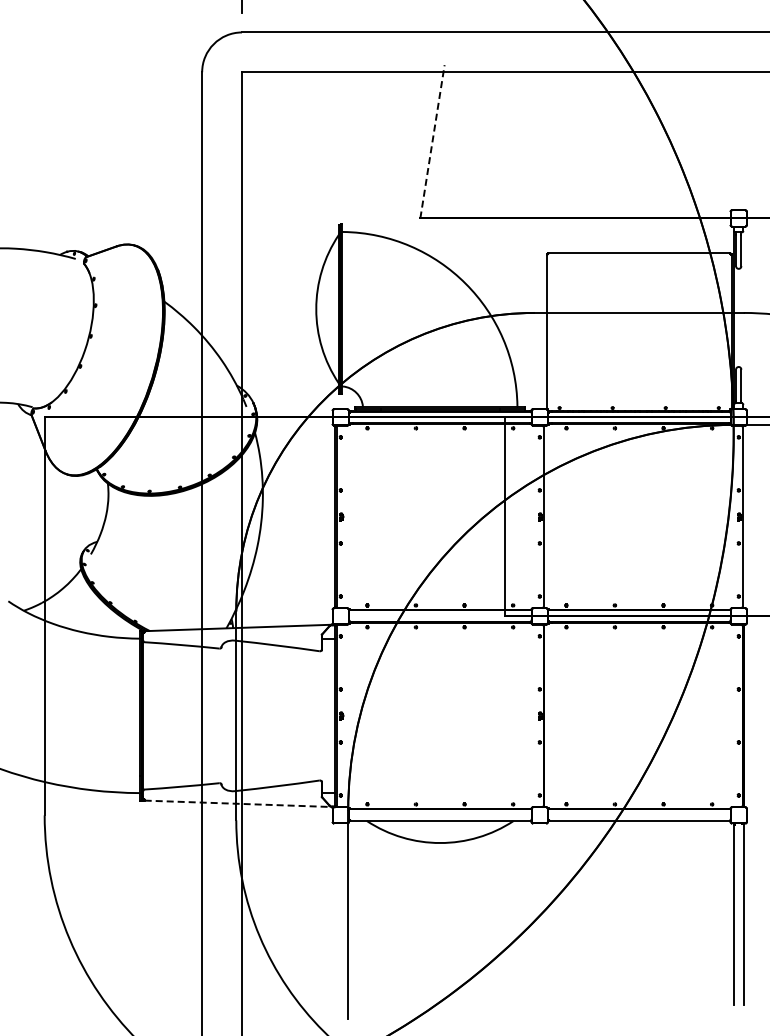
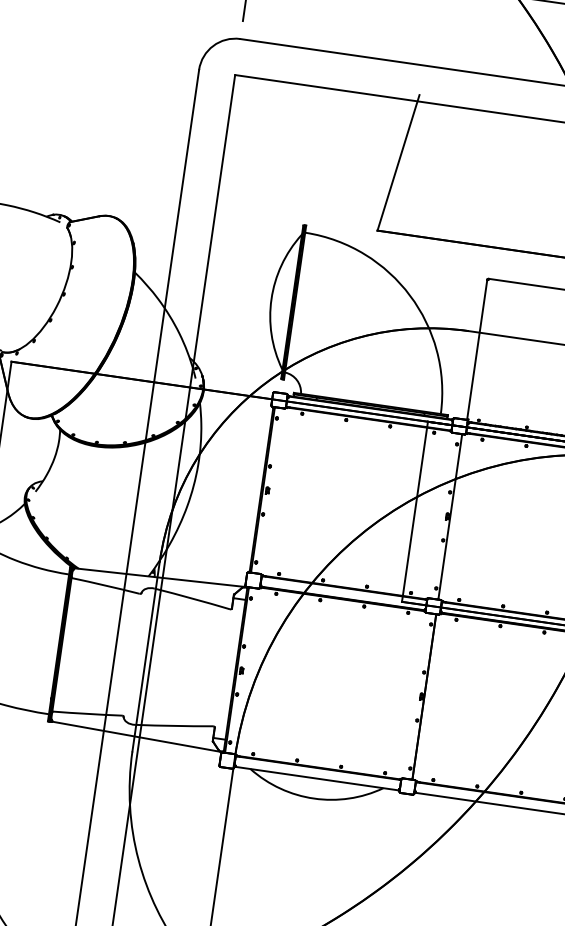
line: (432, 141) -> (398, 162), dashed -> solid
line: (239, 803) -> (137, 736), dashed -> solid

